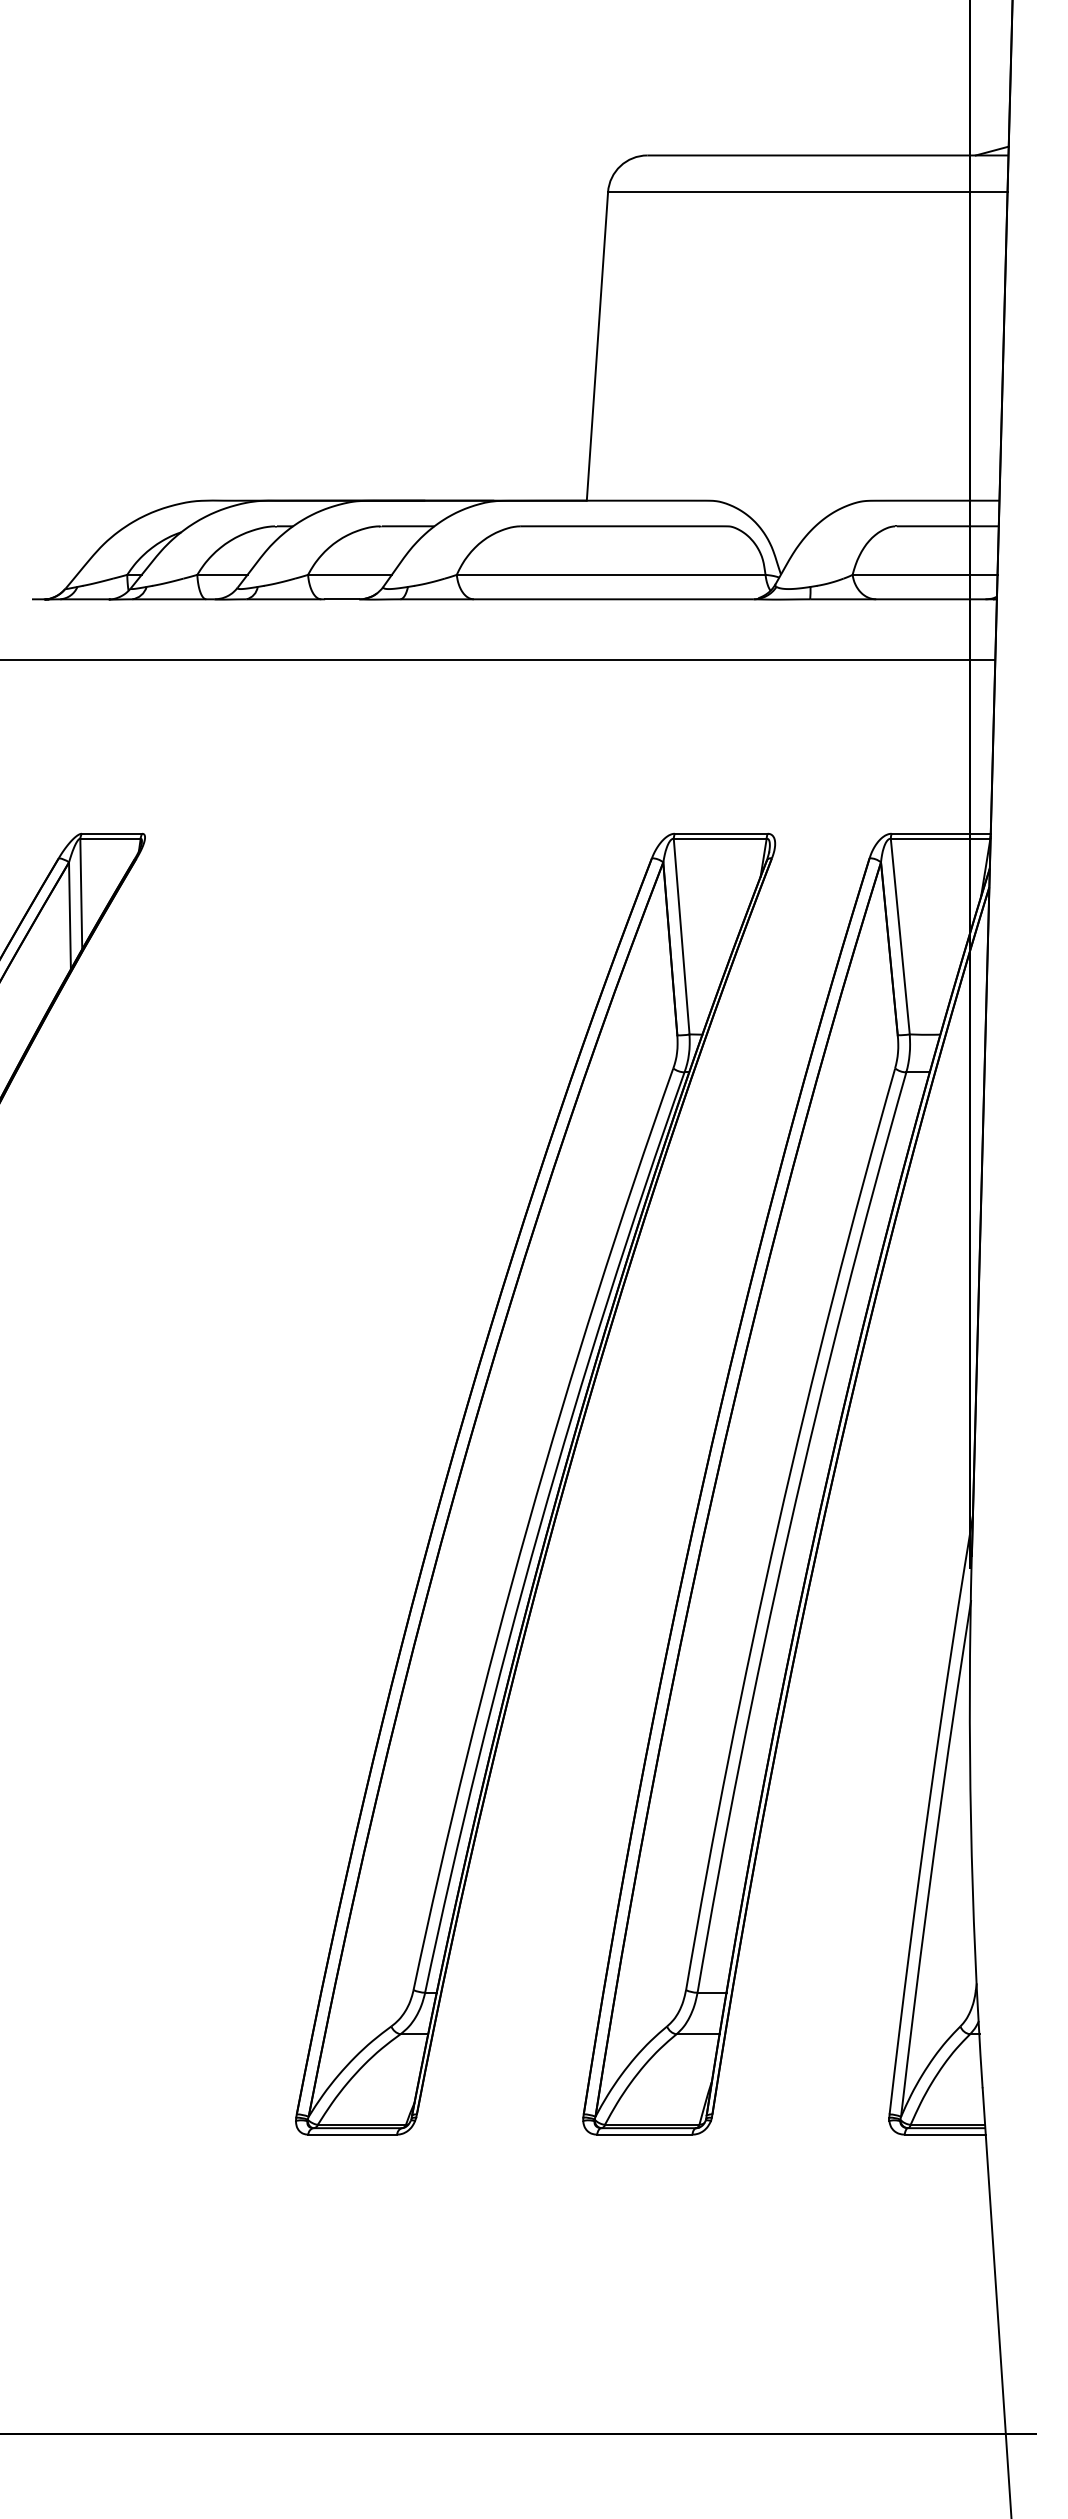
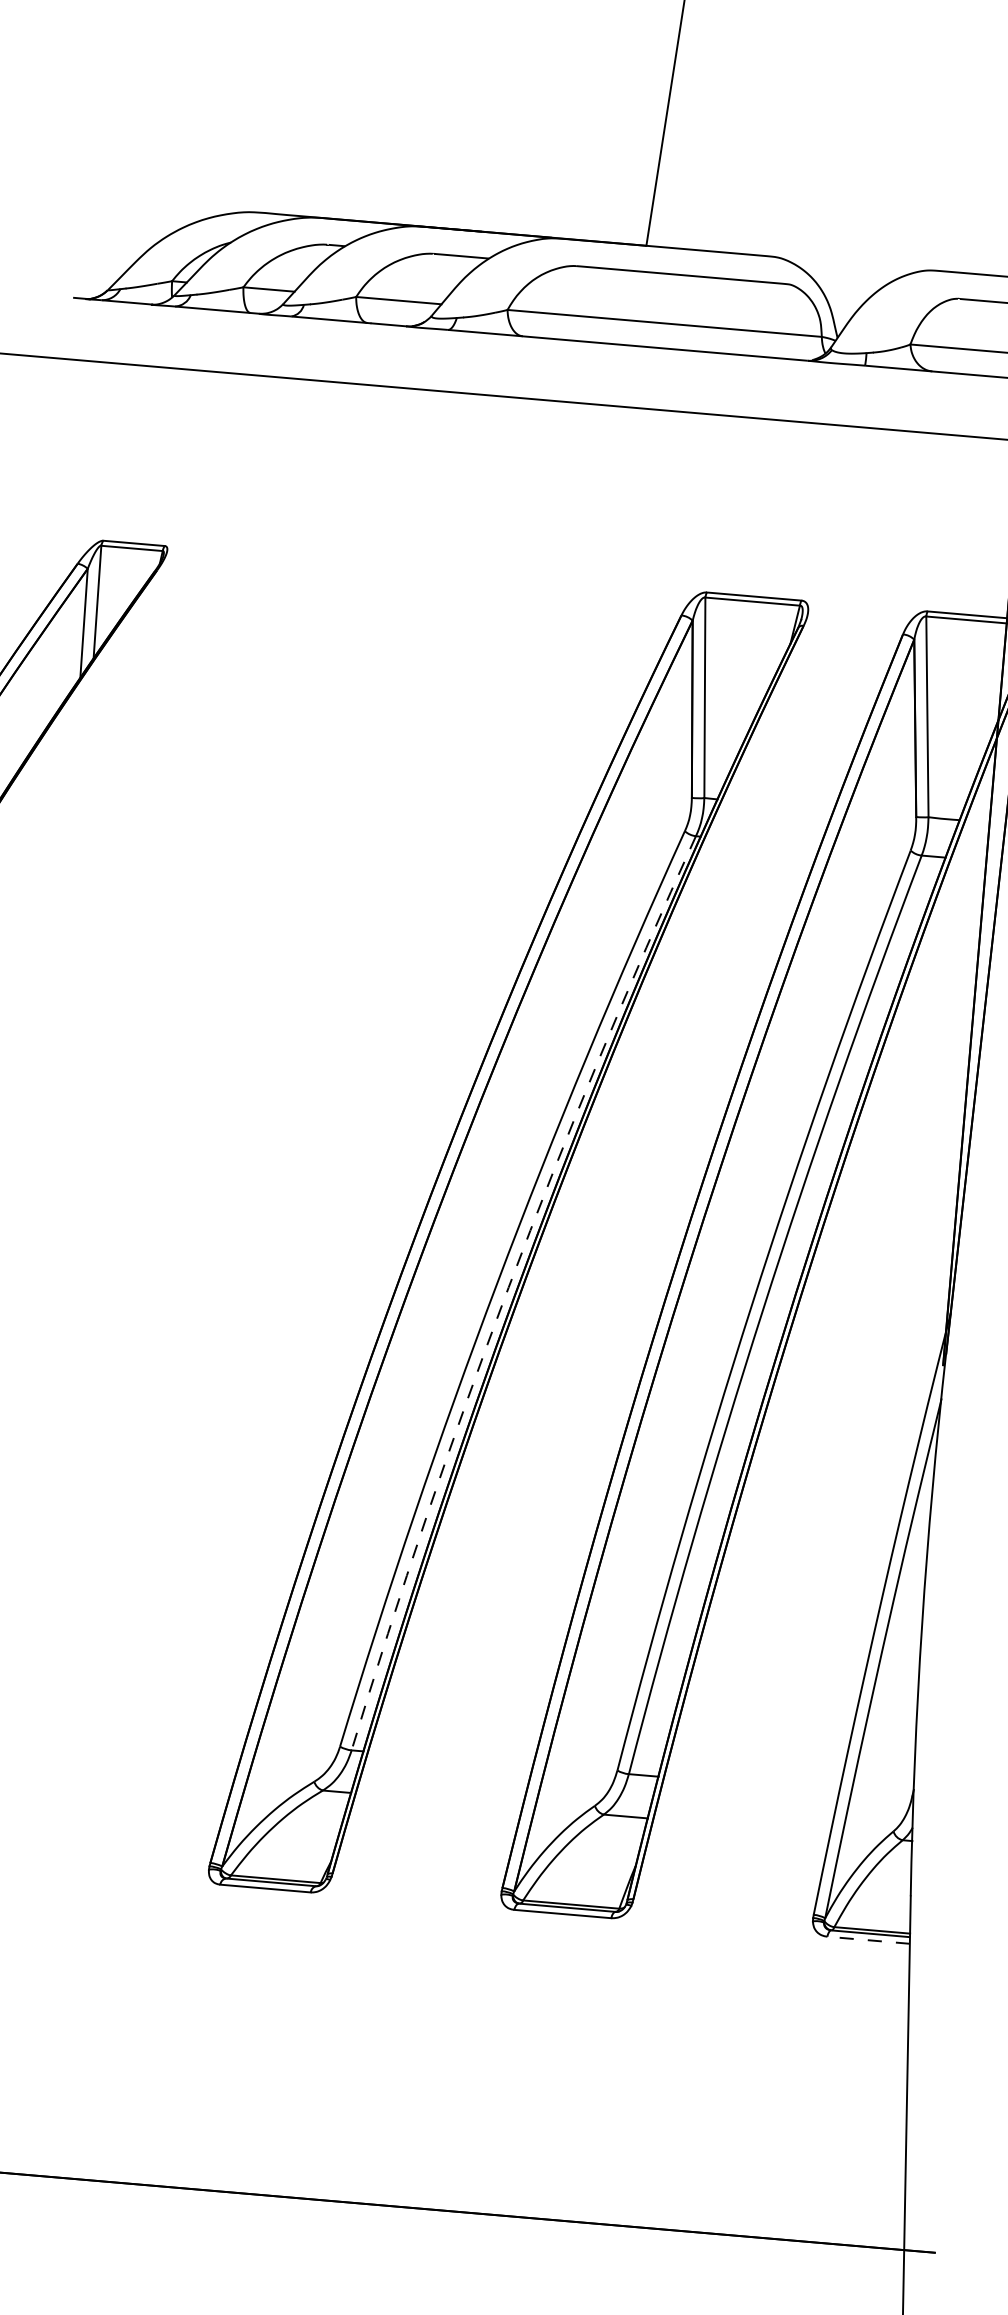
arc: (539, 1528) -> (508, 1287), solid -> dashed
line: (945, 2134) -> (868, 1940), solid -> dashed

